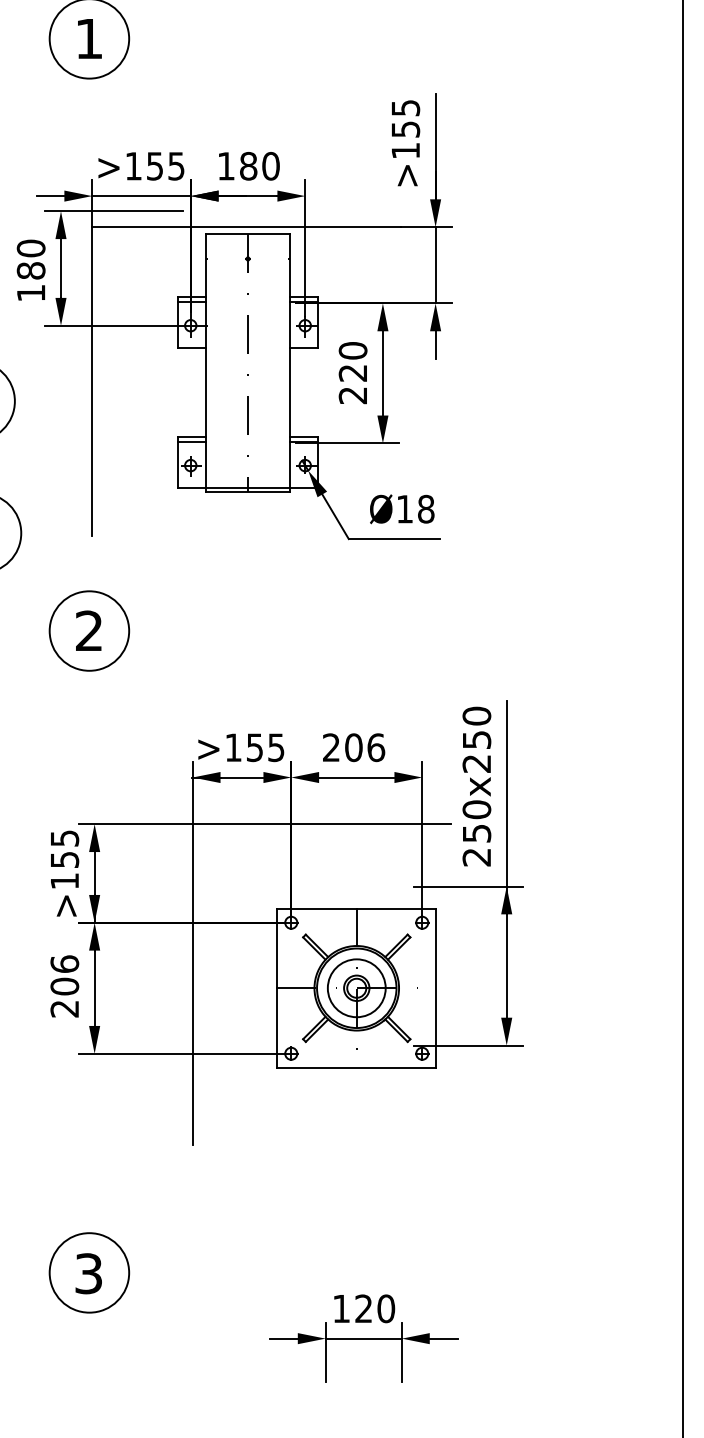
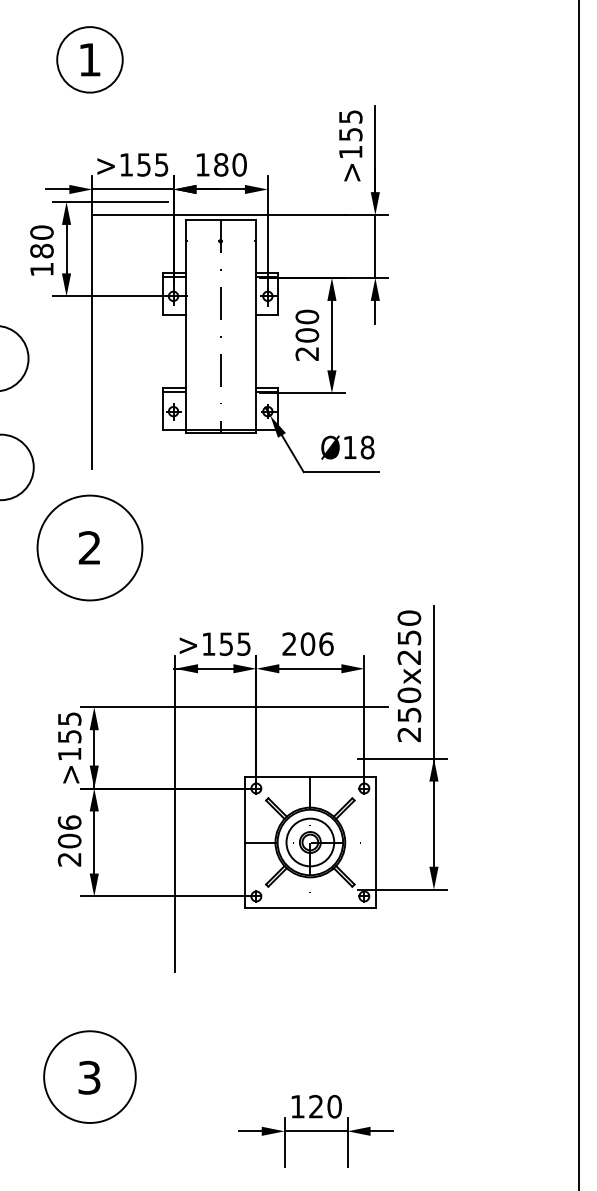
text: (353, 373) -> (307, 335), 220 -> 200
circle: (88, 630) -> (89, 547), size x1.6
circle: (88, 1272) -> (89, 1076), size x1.4

